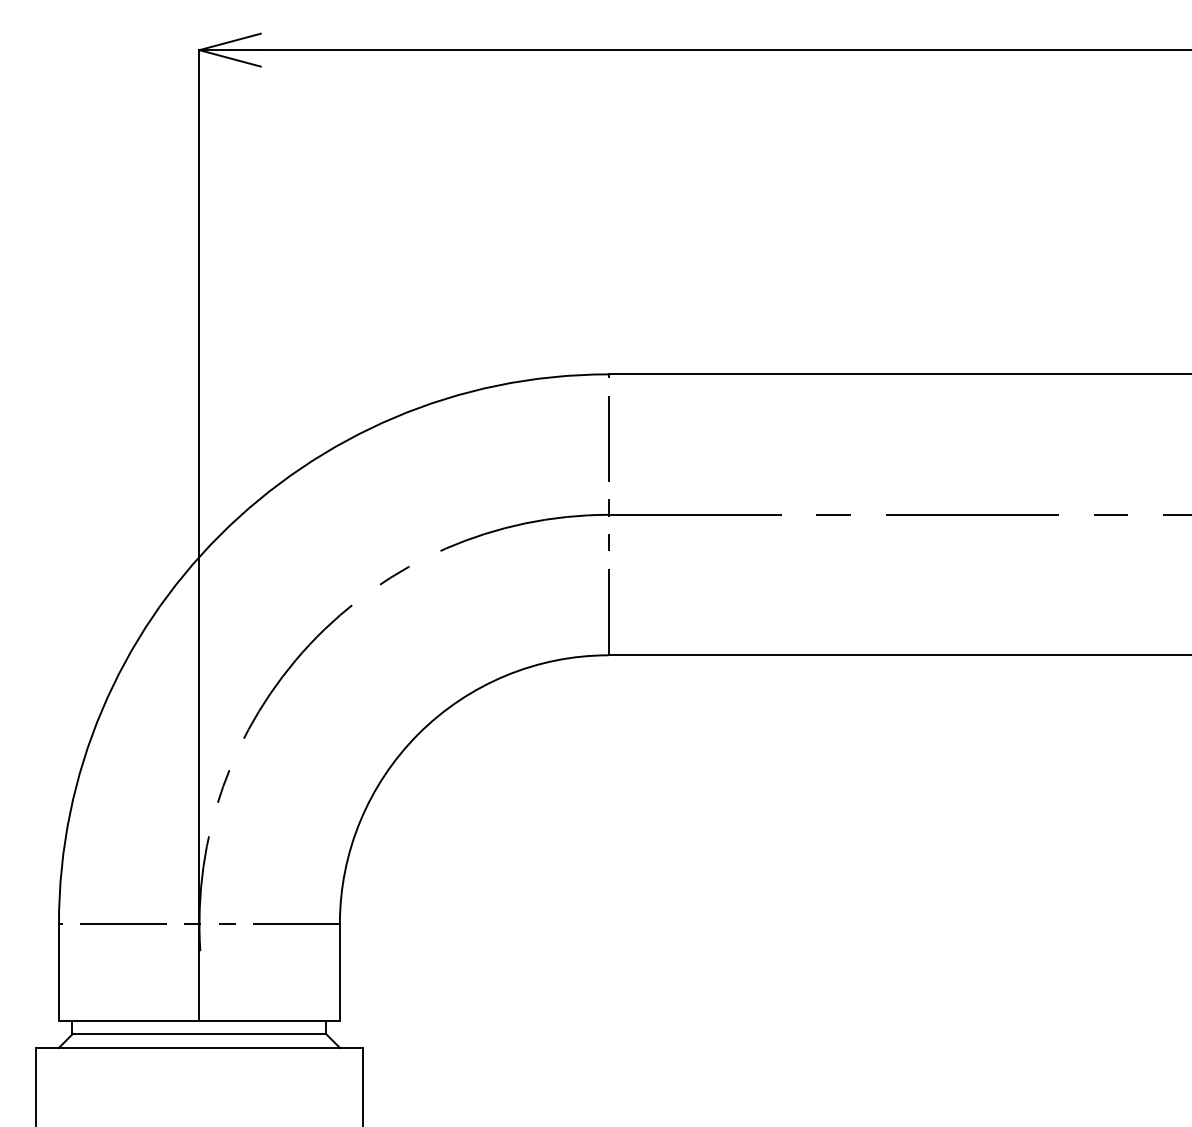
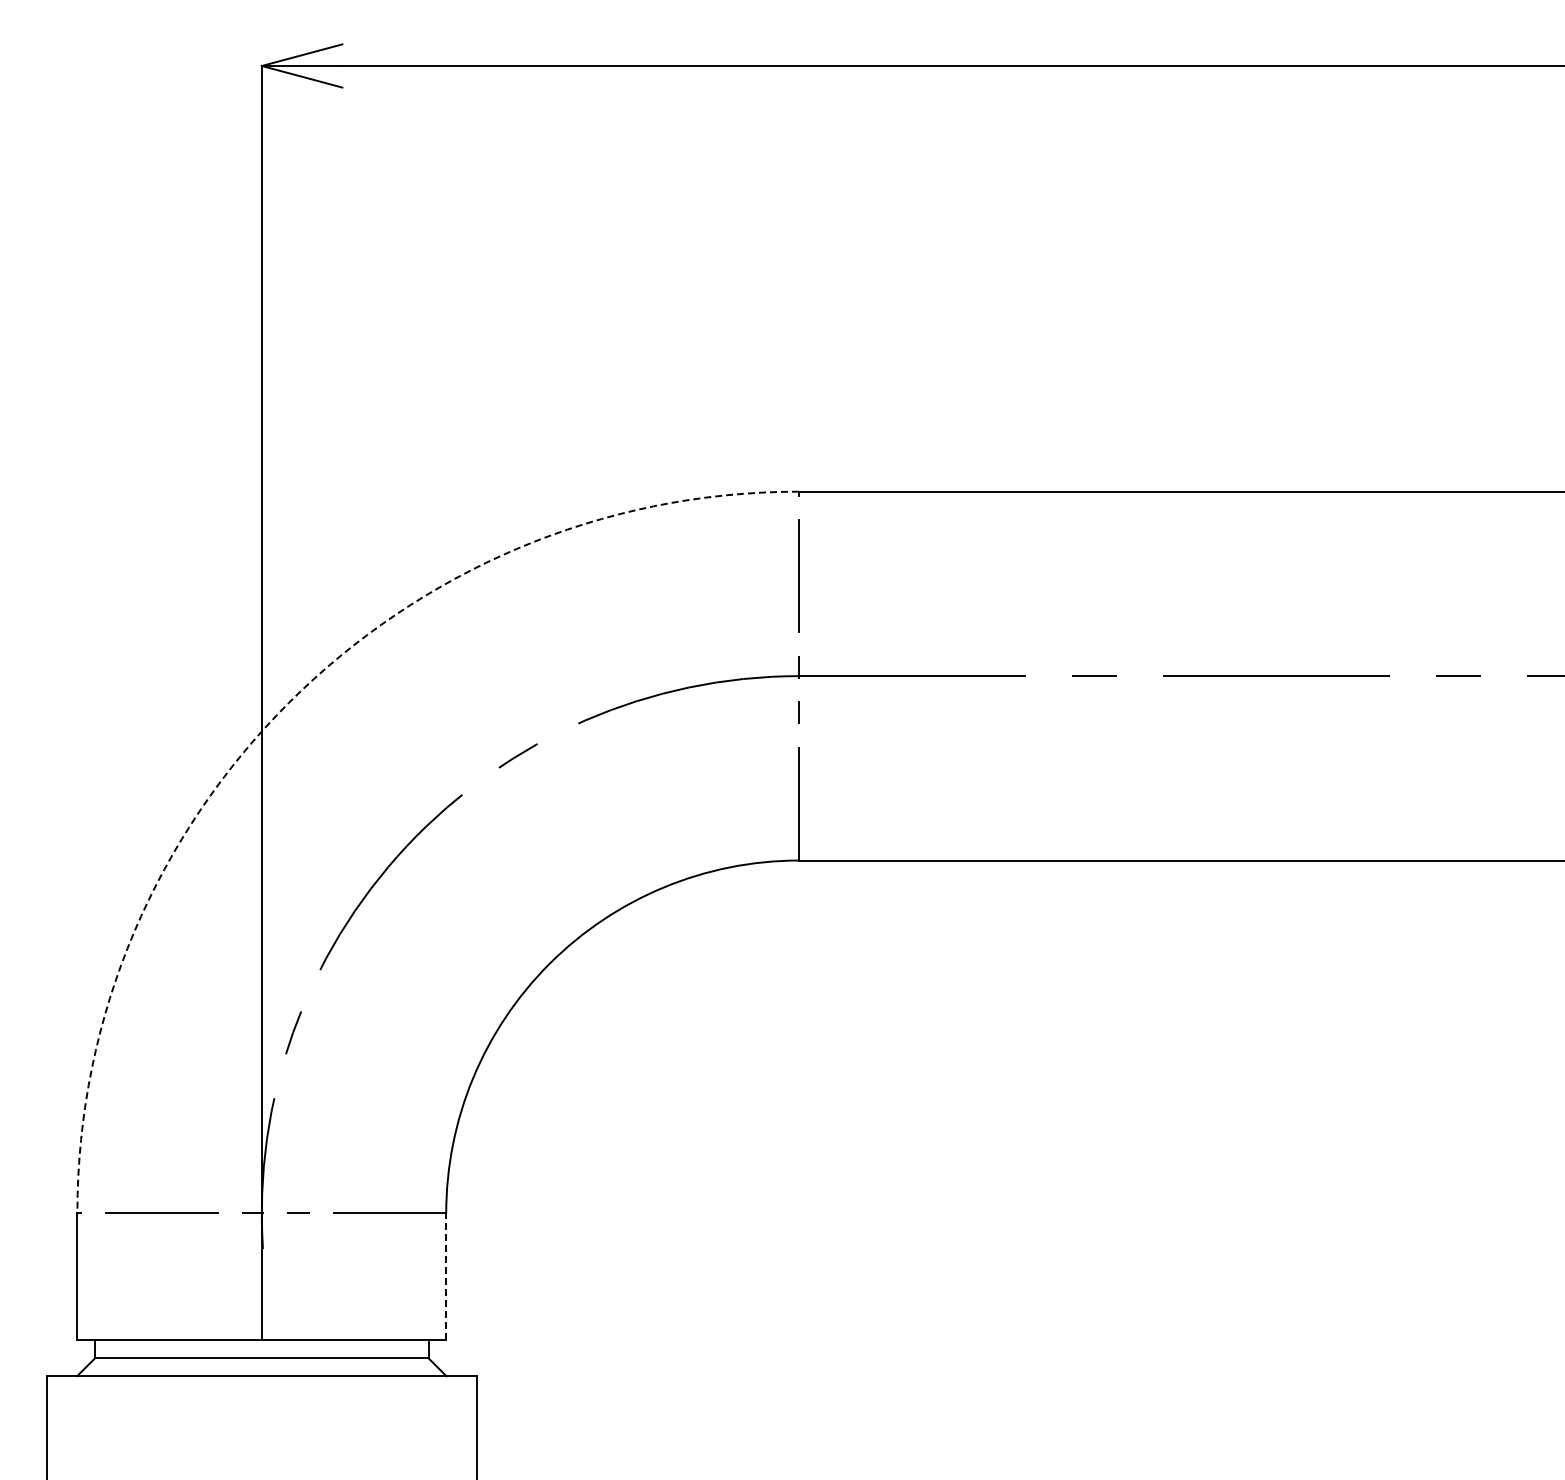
arc: (219, 535) -> (288, 703), solid -> dashed
line: (340, 972) -> (446, 1276), solid -> dashed

